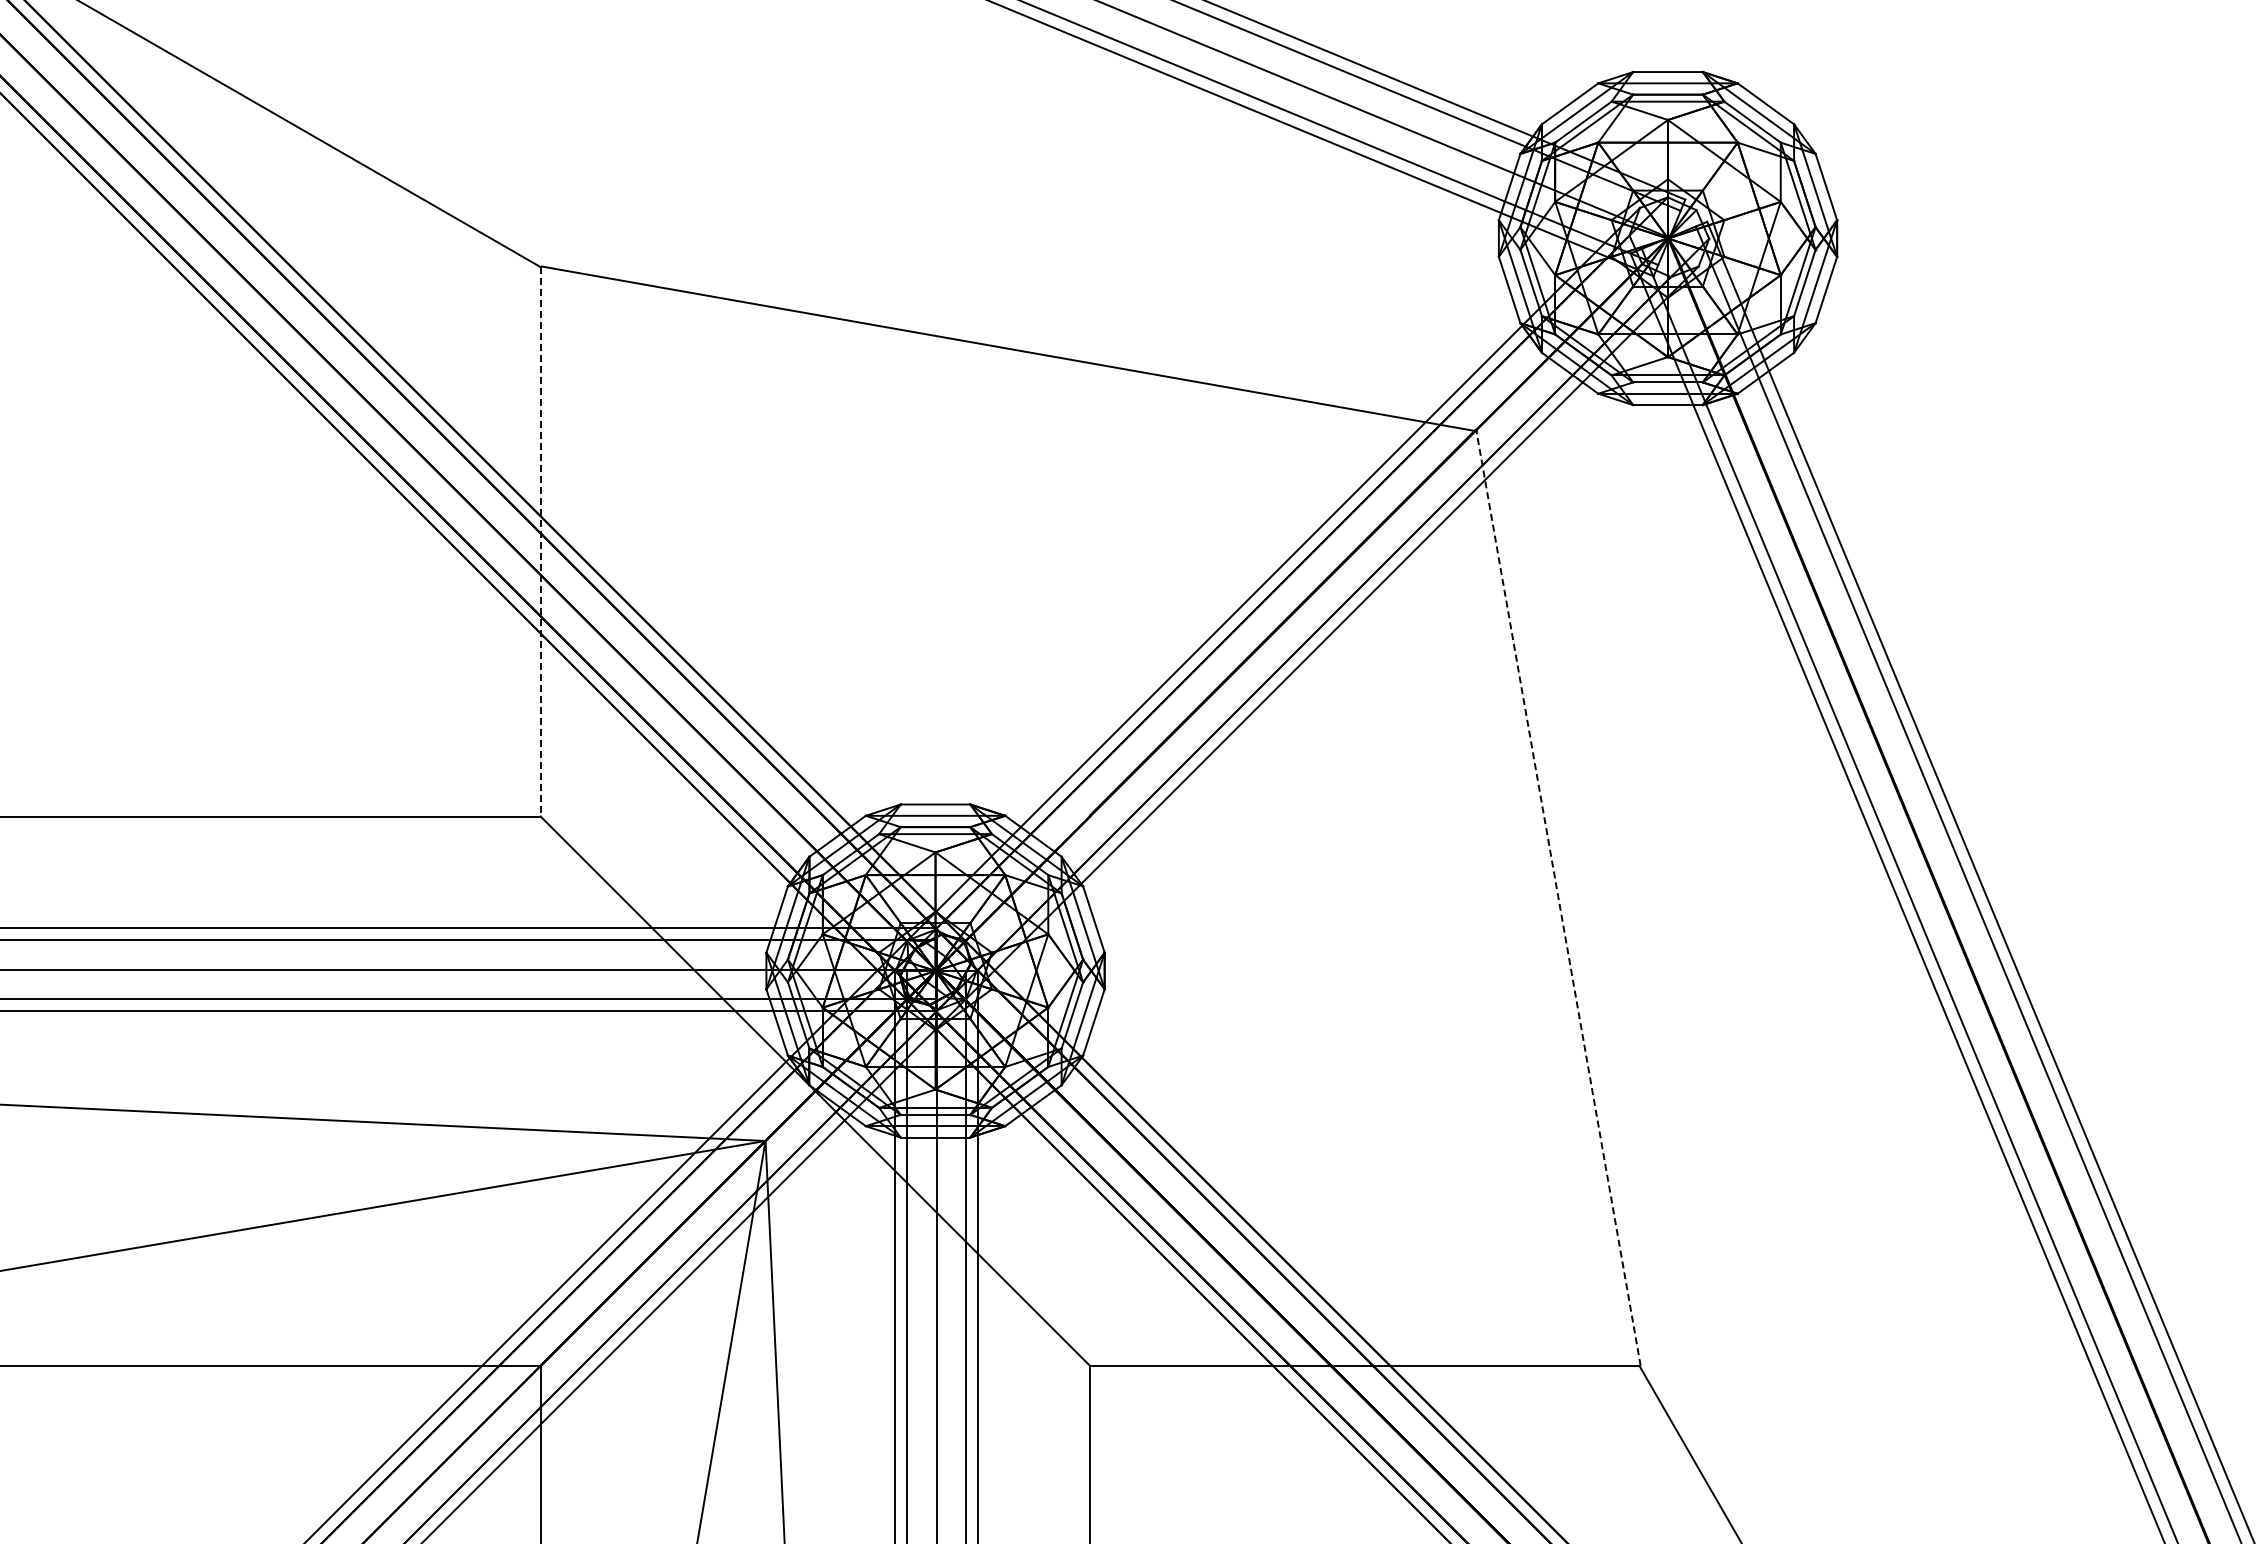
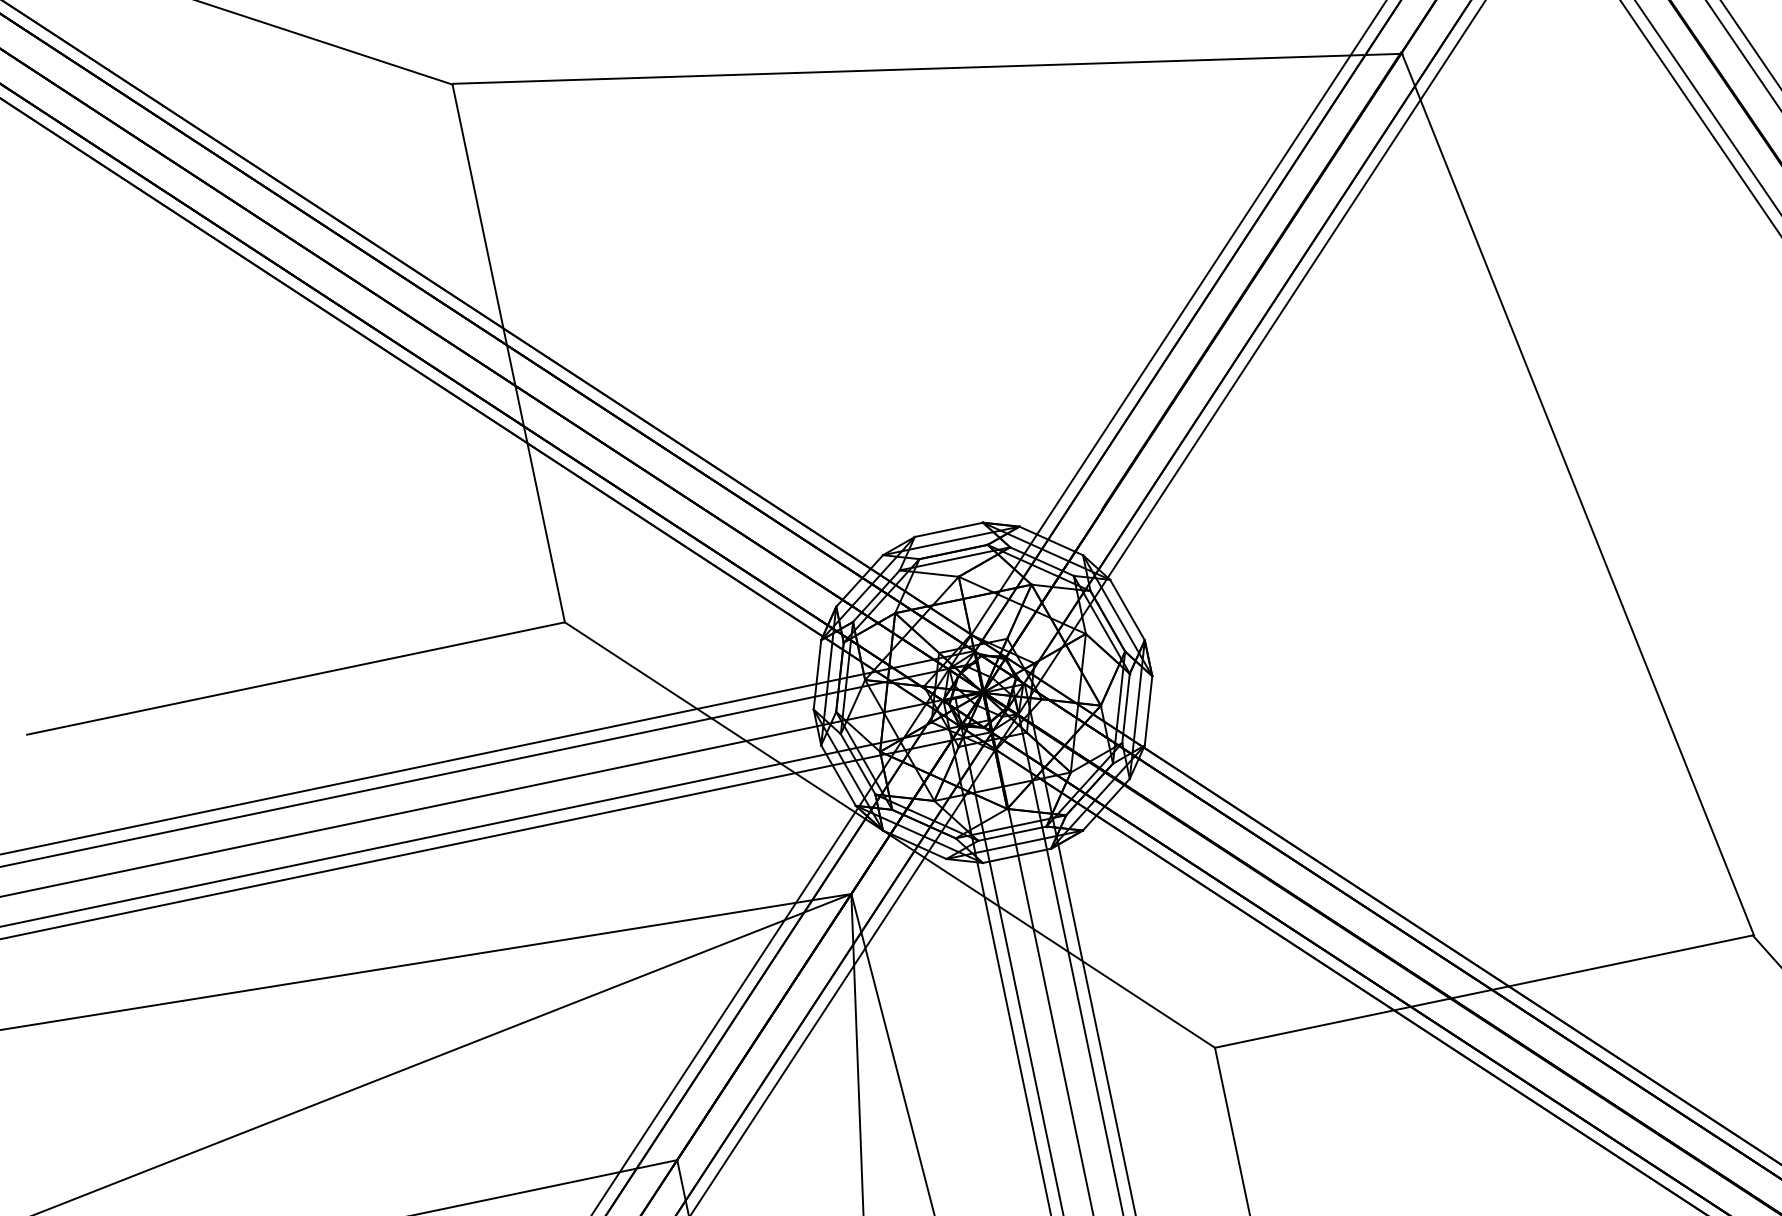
line: (540, 541) -> (508, 353), dashed -> solid
line: (1558, 898) -> (1577, 494), dashed -> solid

